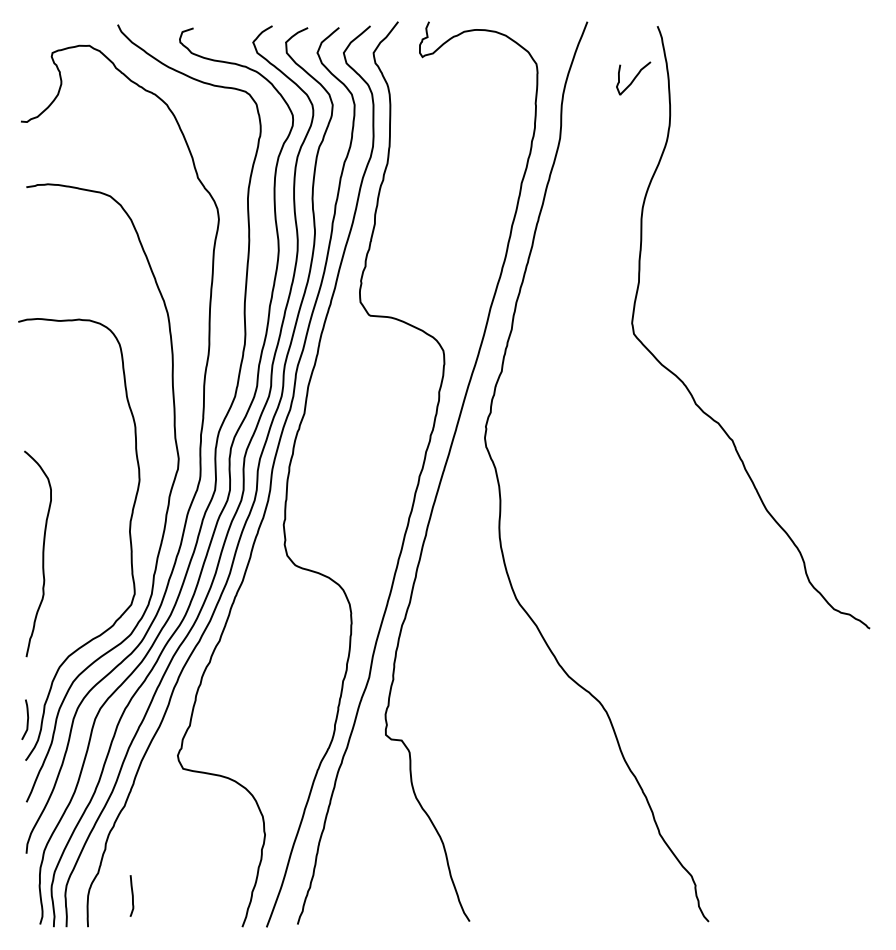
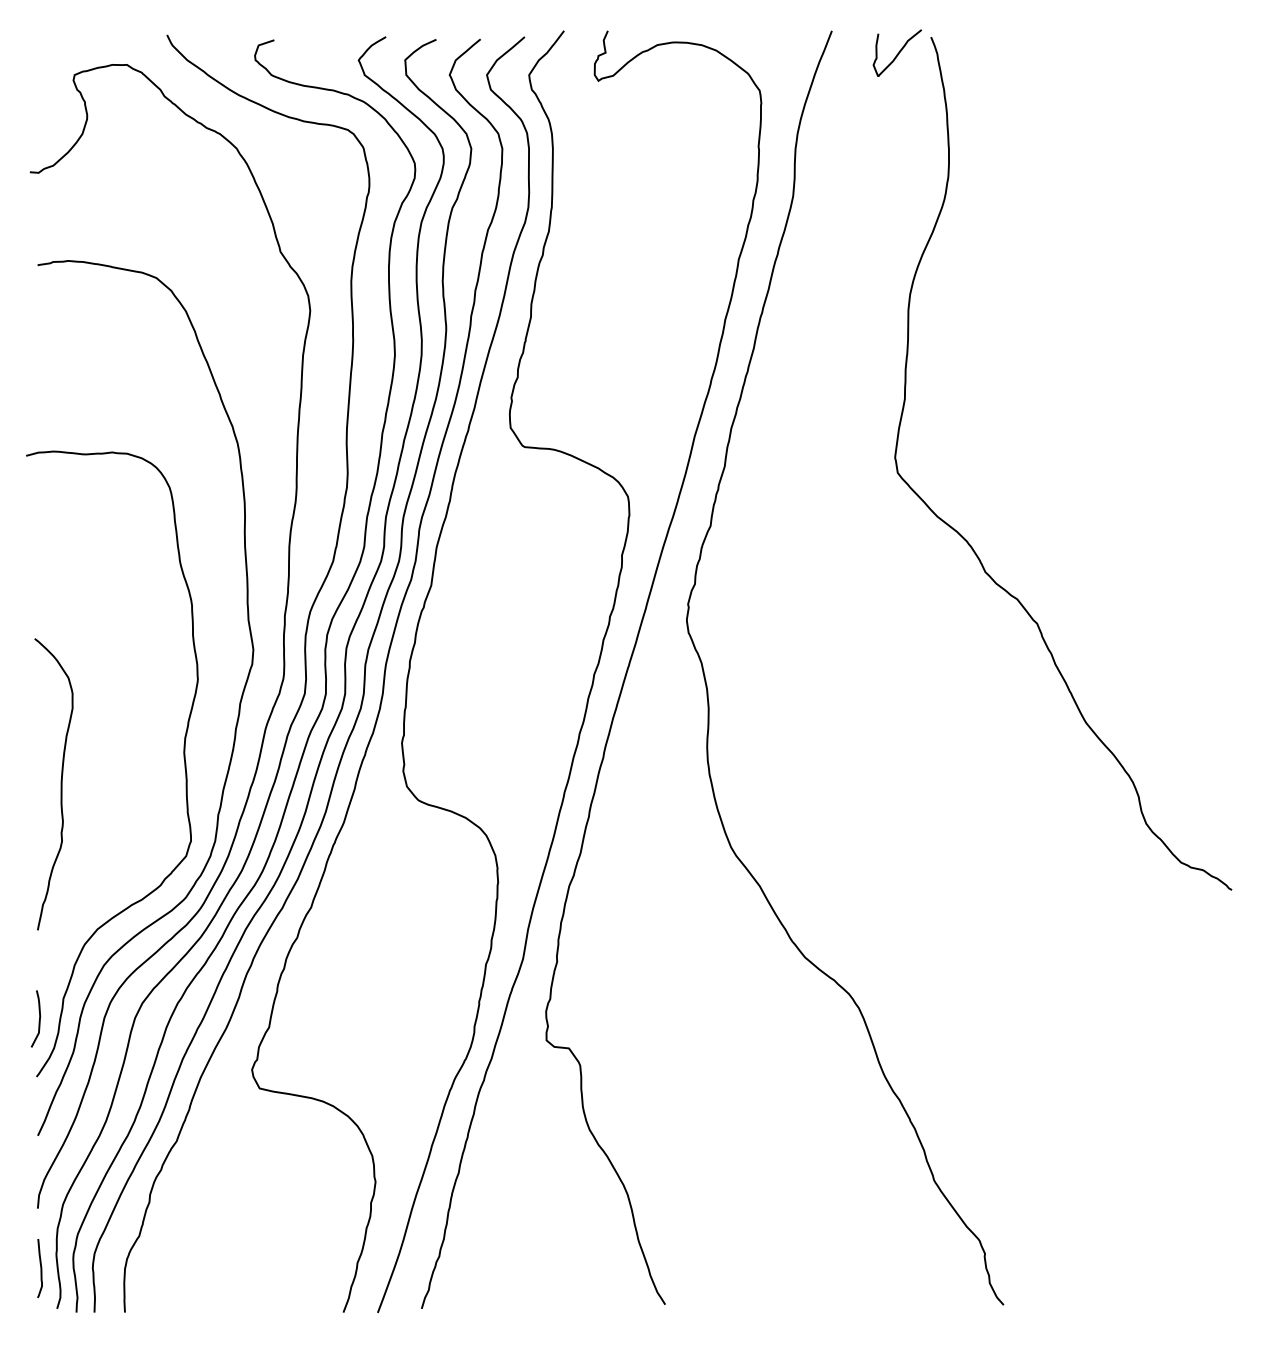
curve: (633, 78) -> (897, 53), moved
curve: (132, 896) -> (40, 1268), moved

